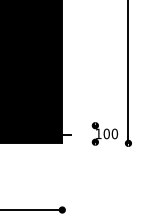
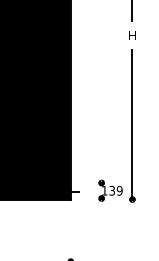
text: (110, 133) -> (115, 190), 100 -> 139

